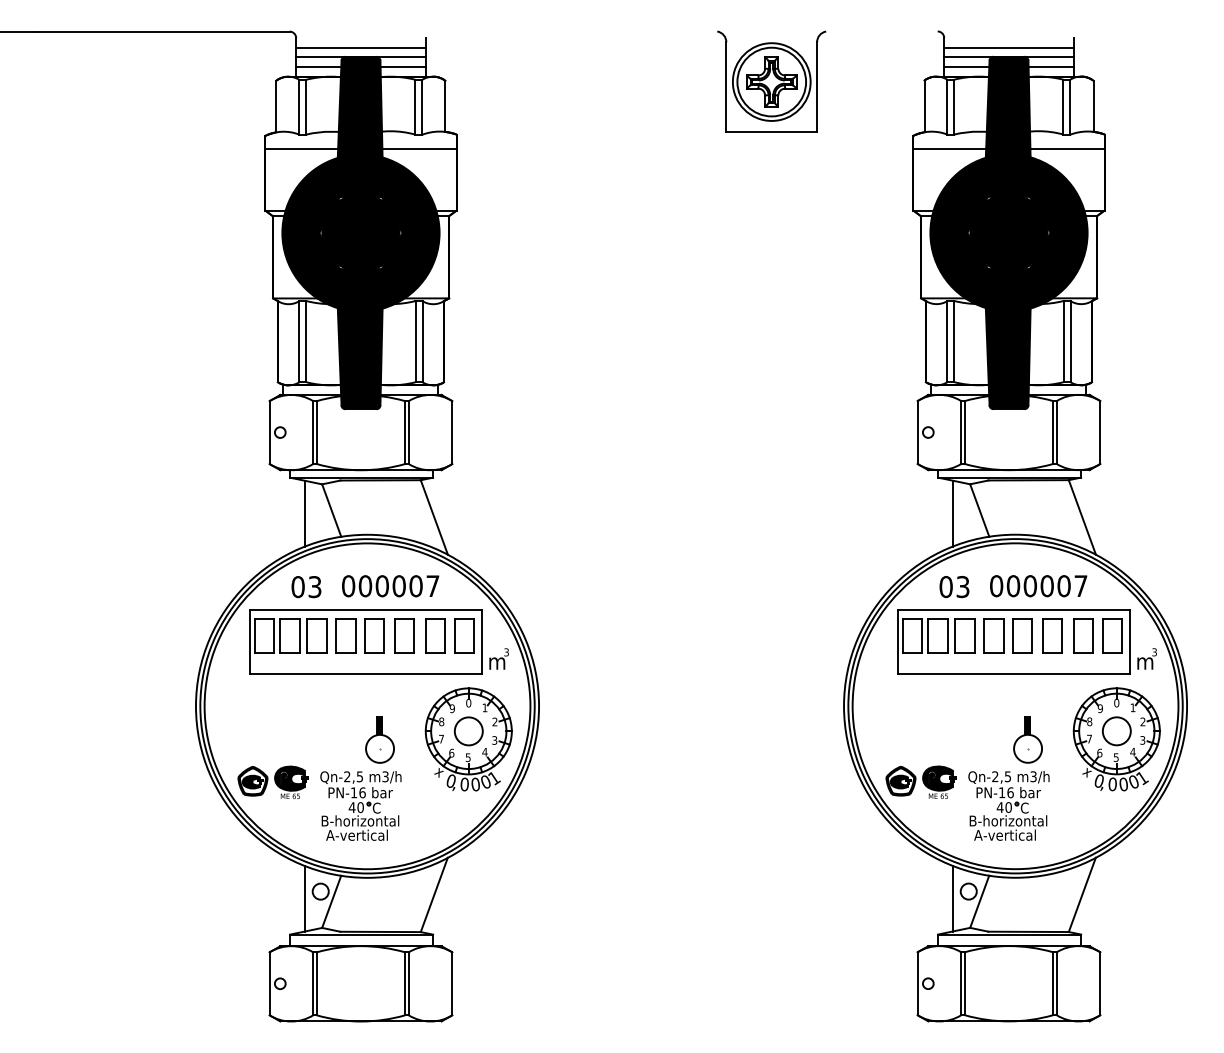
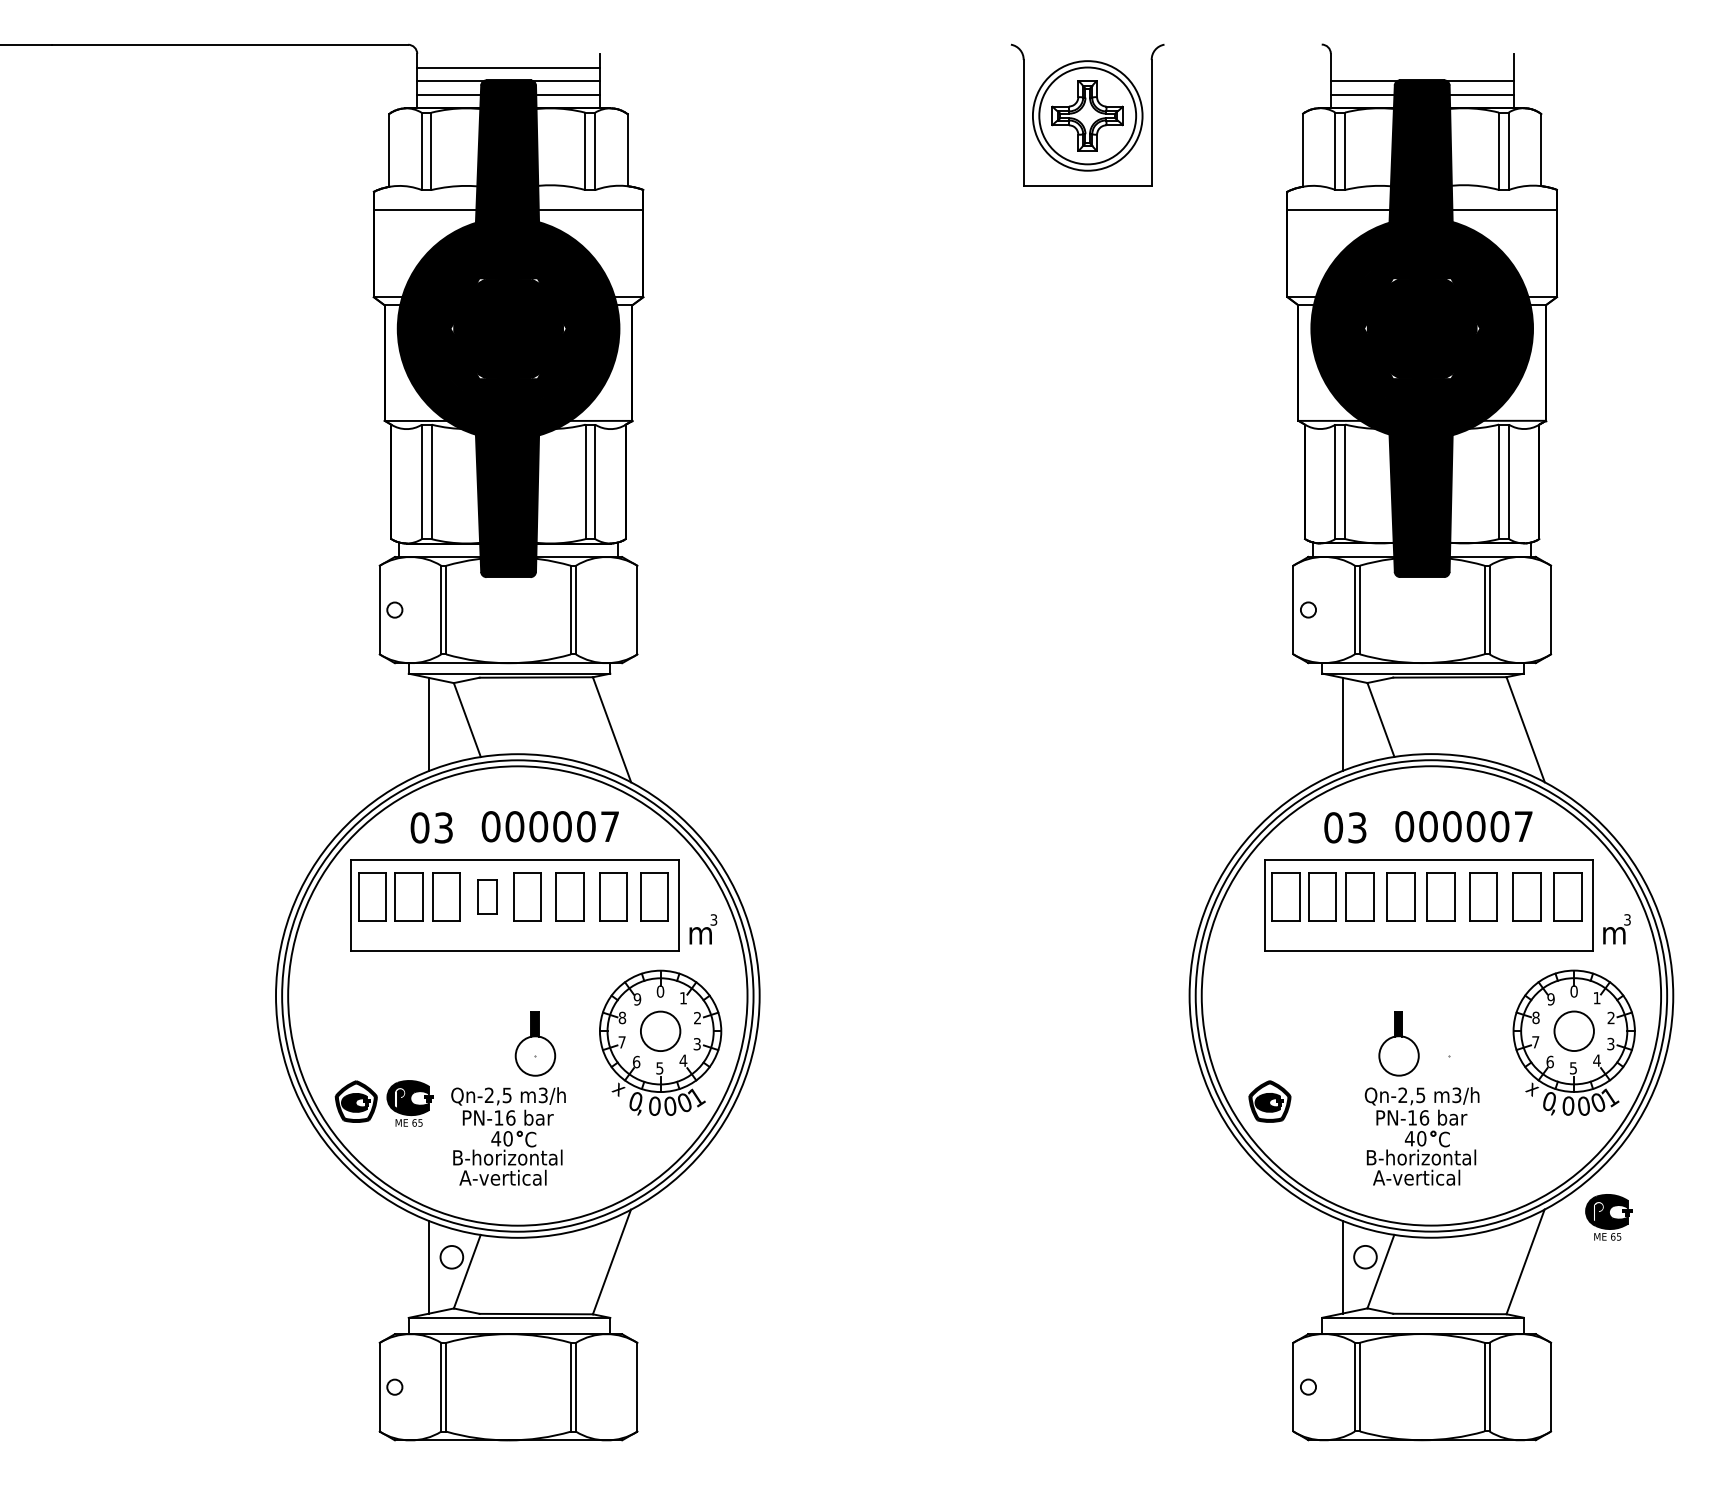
line: (1008, 47) -> (1421, 67), removed
part: (346, 635) -> (487, 896), size x0.7
part: (1027, 739) -> (1398, 1043), moved
part: (938, 782) -> (1608, 1217), moved

